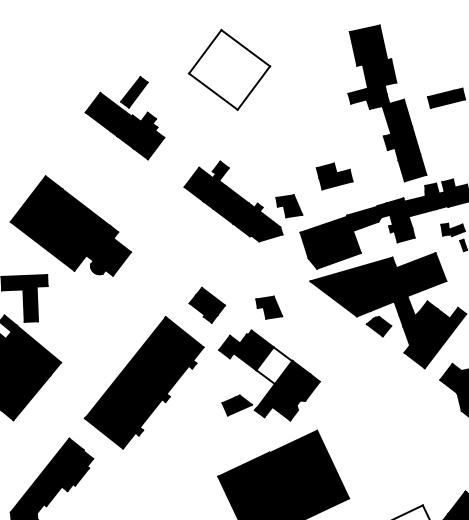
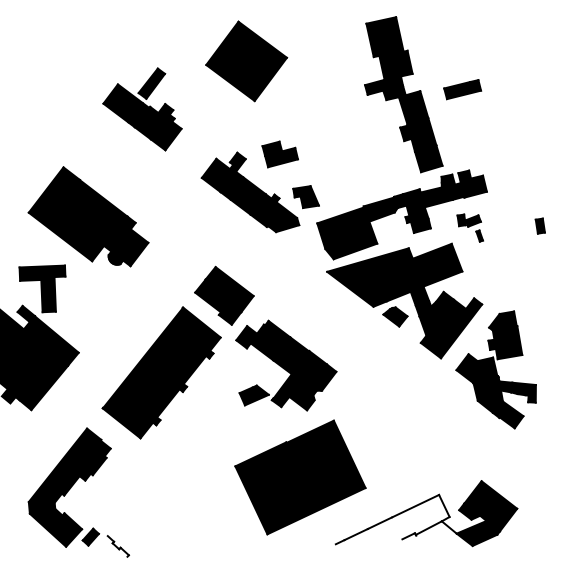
fill: (229, 70) -> (246, 61), added
part: (333, 176) -> (279, 154), moved
part: (207, 305) -> (224, 295), size x1.67
part: (268, 308) -> (285, 298), removed
fill: (274, 365) -> (291, 355), added

